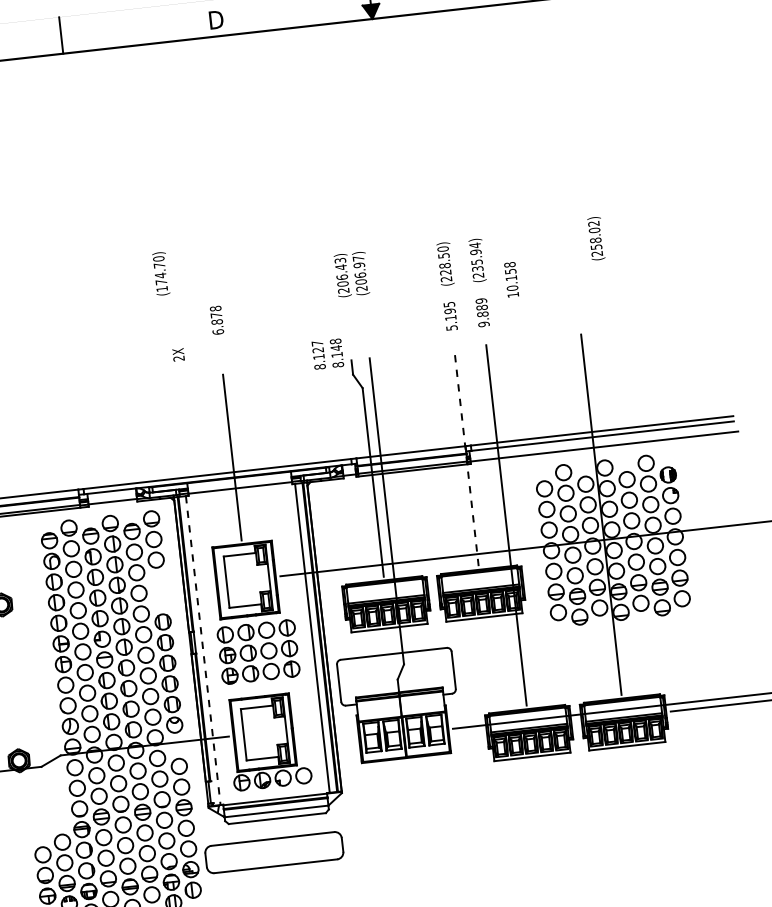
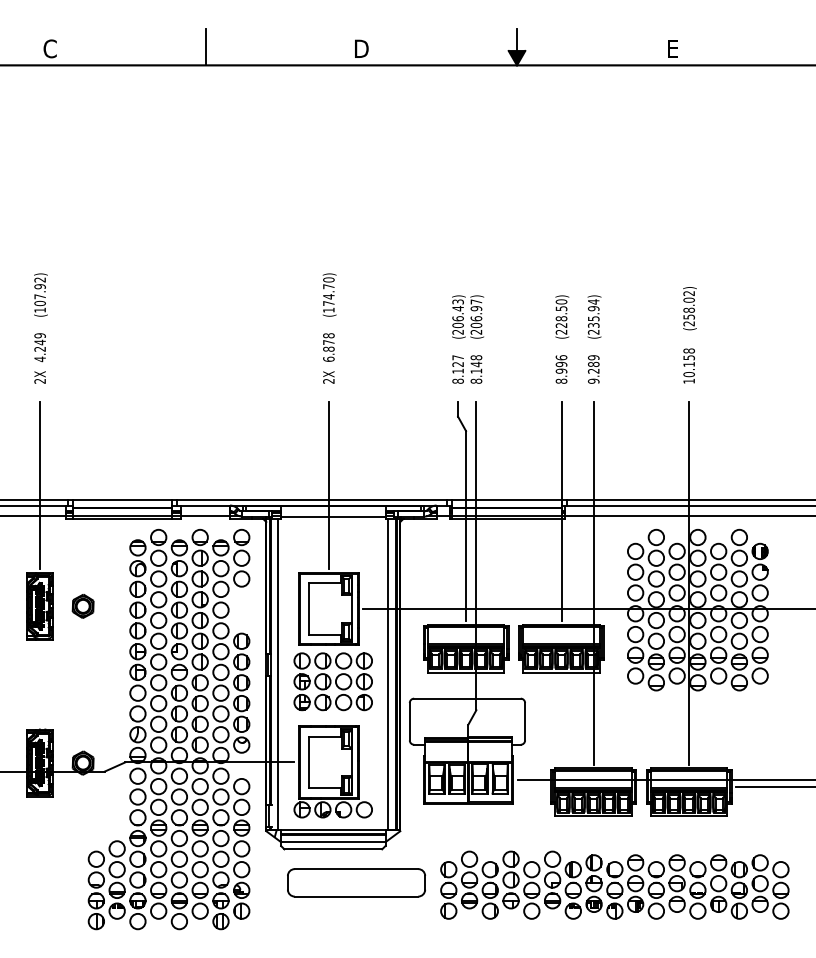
text: (595, 238) -> (689, 308), moved
text: (161, 273) -> (329, 294), moved
text: (510, 279) -> (688, 365), moved
text: (482, 313) -> (593, 370), 9.889 -> 9.289
text: (450, 316) -> (561, 369), 5.195 -> 8.996
text: (178, 354) -> (328, 377), moved
text: (328, 354) -> (467, 369), moved
line: (466, 457) -> (561, 511), dashed -> solid
line: (203, 650) -> (278, 674), dashed -> solid
part: (560, 822) -> (614, 884), added
part: (274, 852) -> (356, 882), moved

